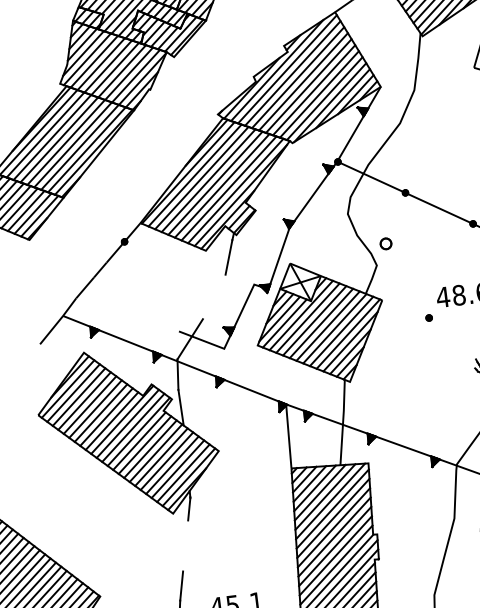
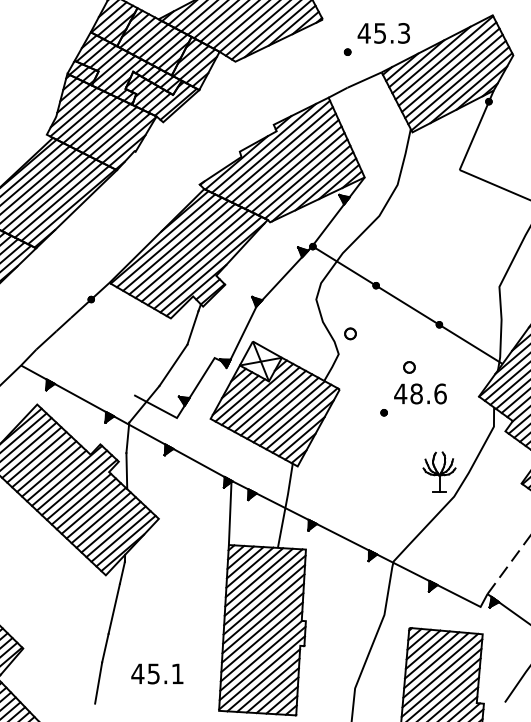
part: (448, 269) -> (409, 367), added
line: (214, 297) -> (173, 365), added
line: (184, 545) -> (113, 608), added

